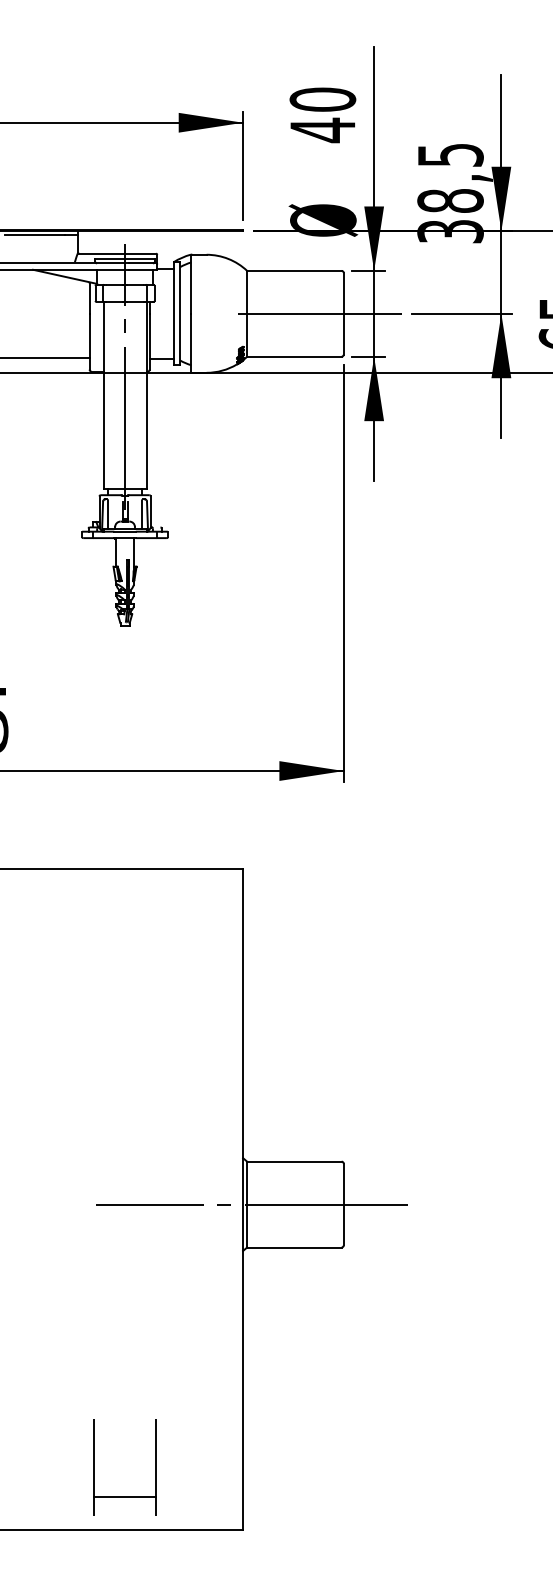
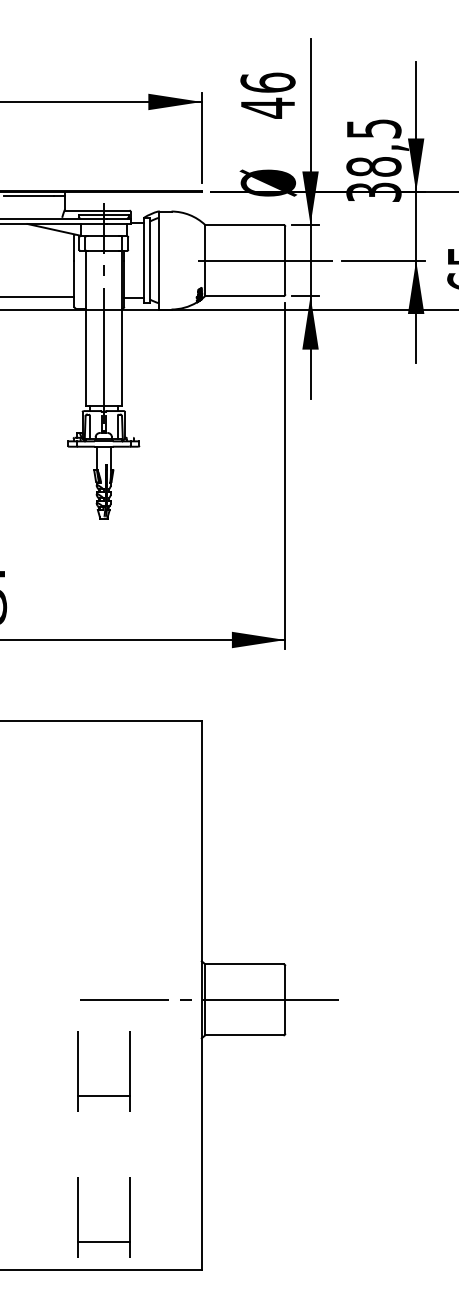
text: (322, 99) -> (267, 82), 40 -> 46
part: (124, 1319) -> (103, 1095), added

